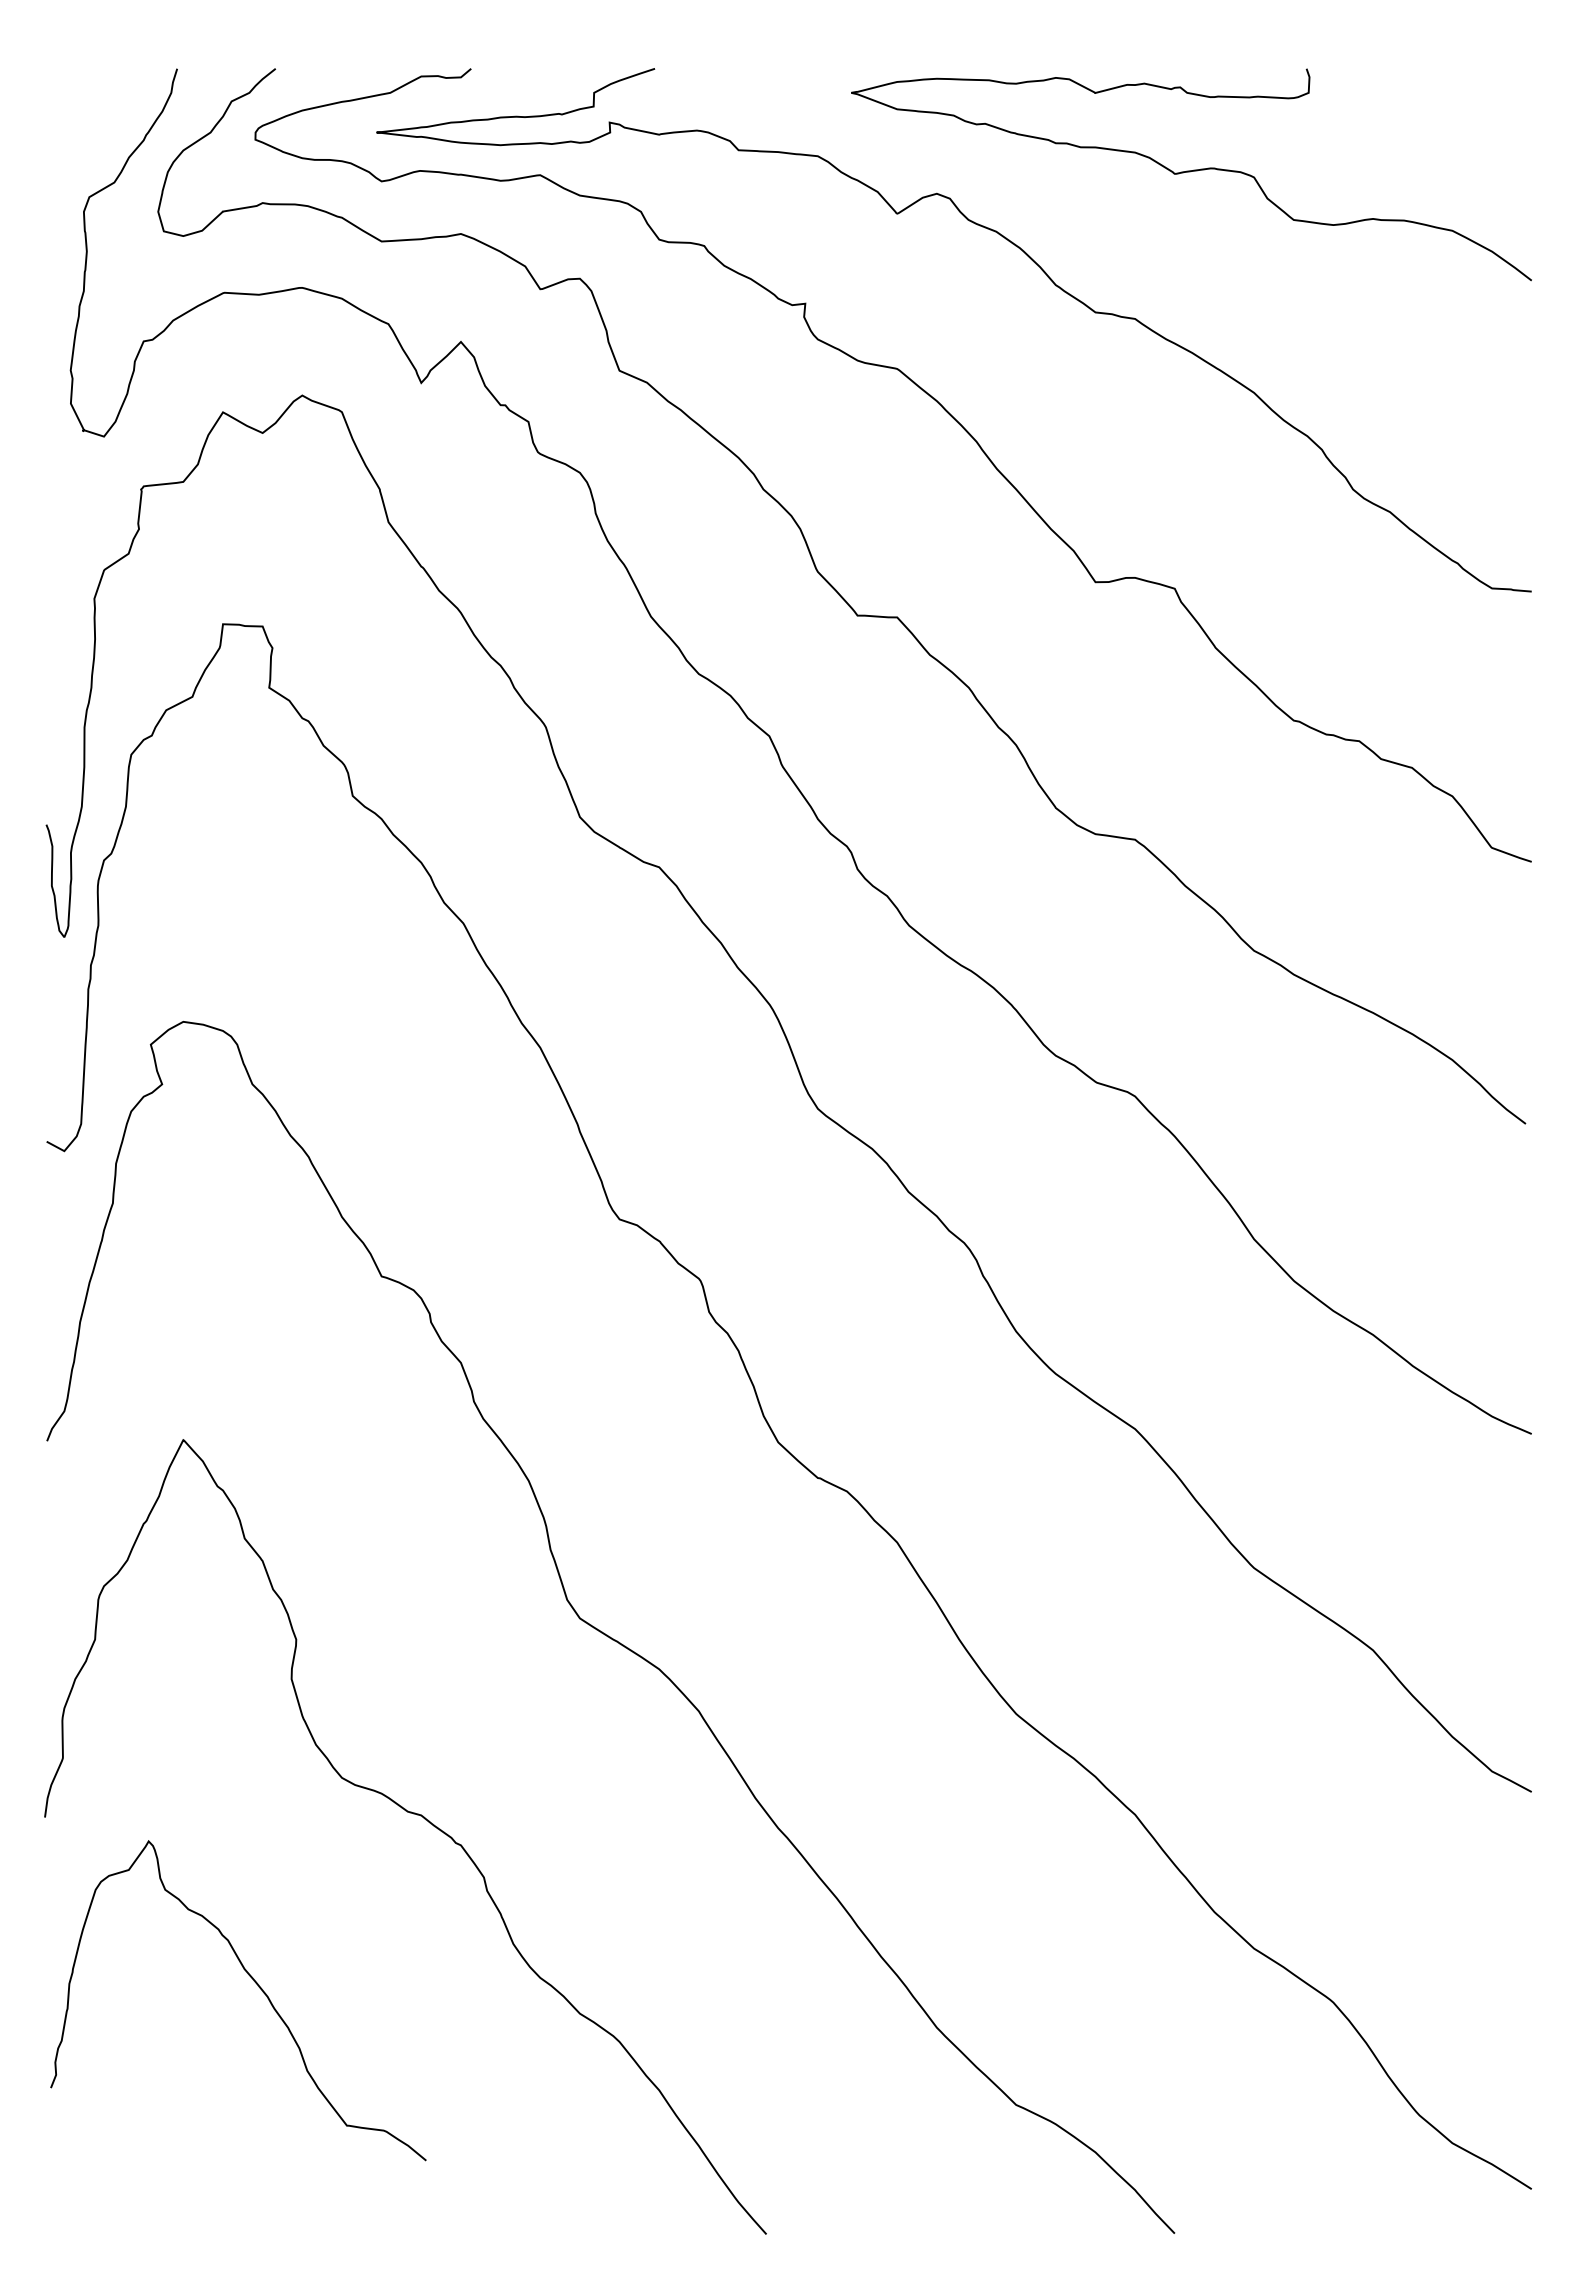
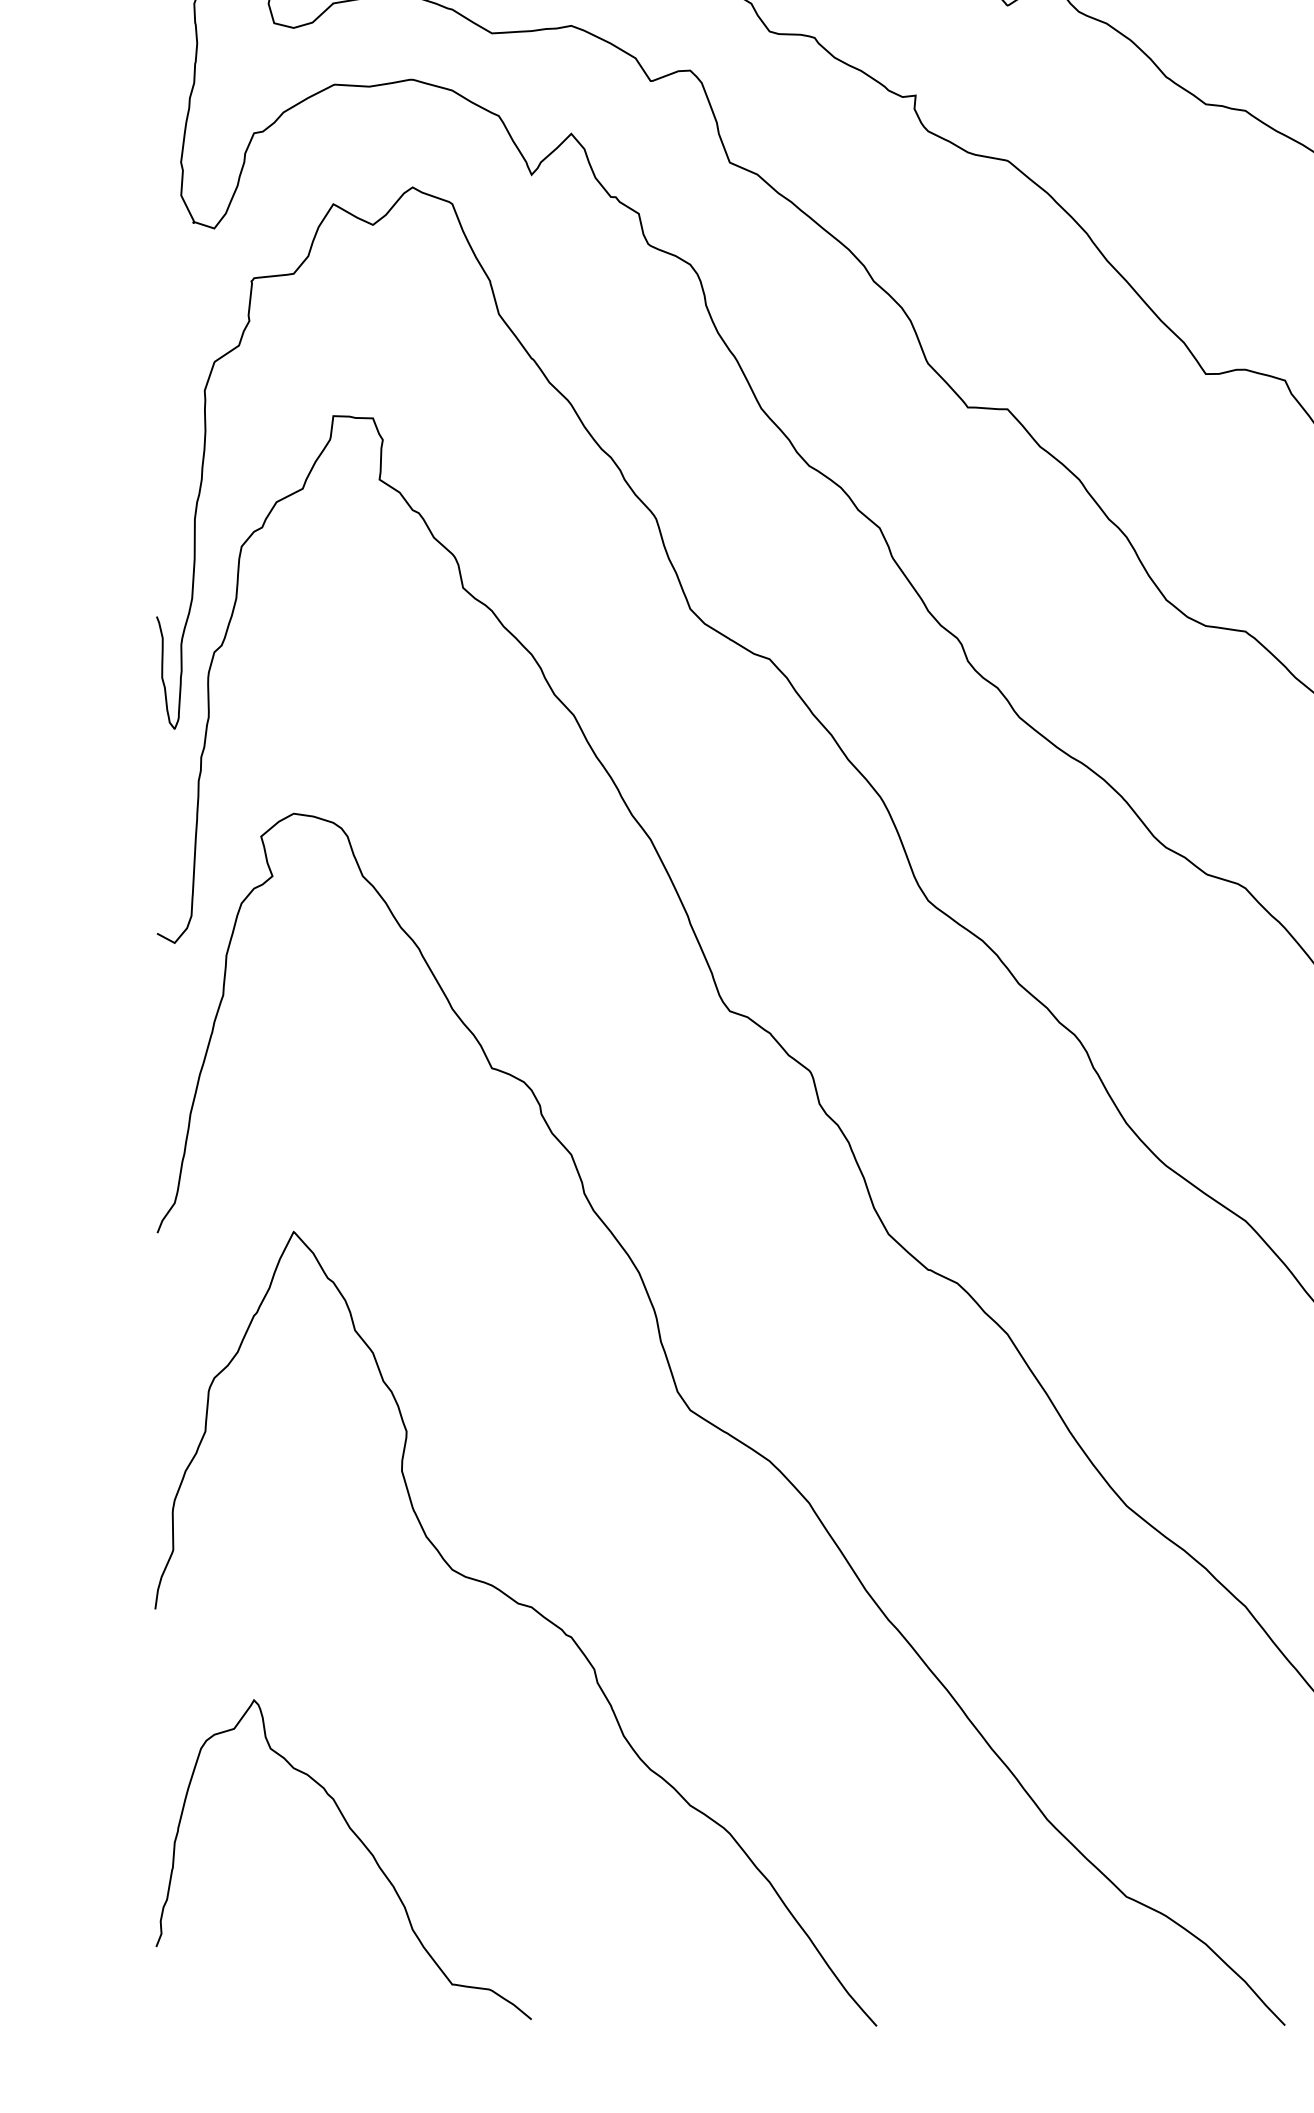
curve: (258, 1987) -> (363, 1846), moved

